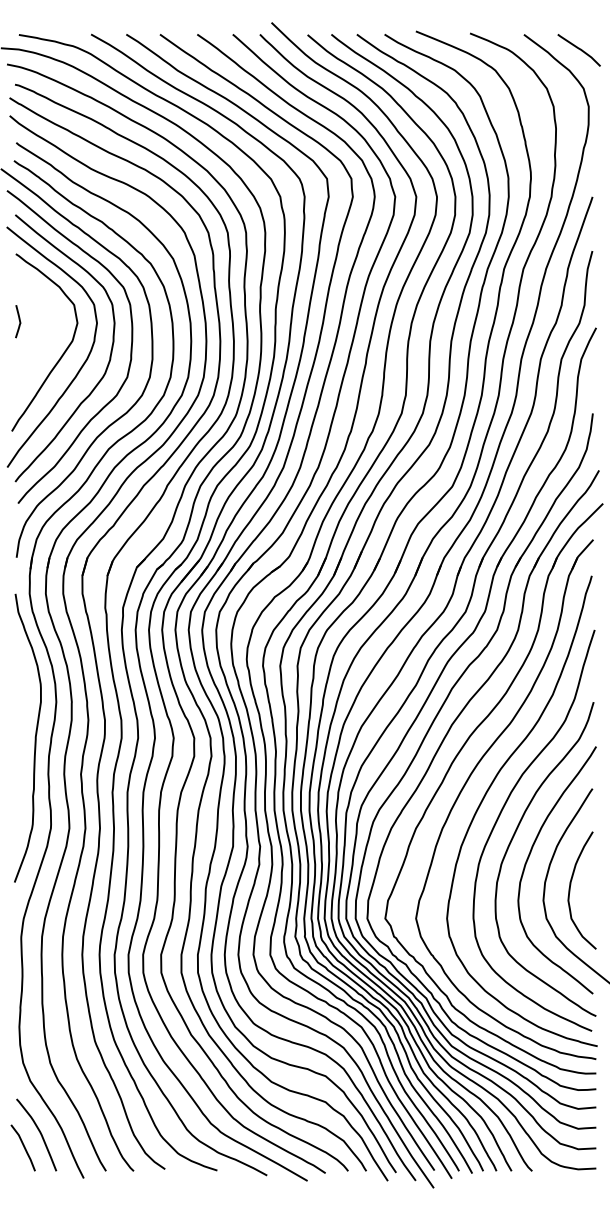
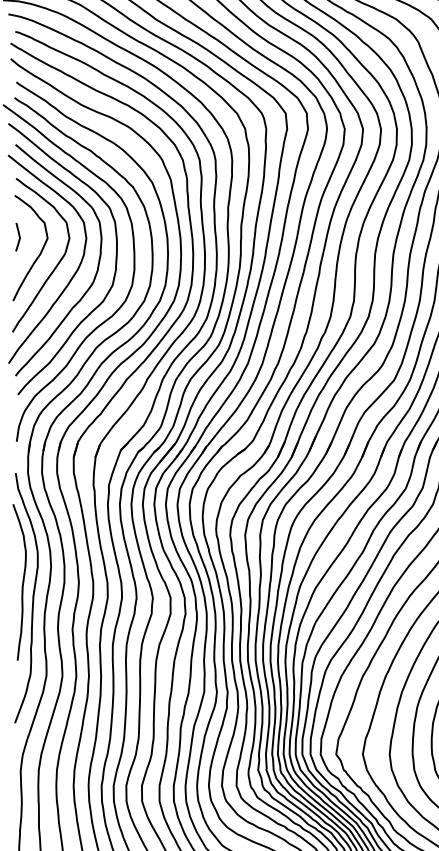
curve: (41, 342) -> (38, 255), added
curve: (23, 719) -> (22, 581), added

